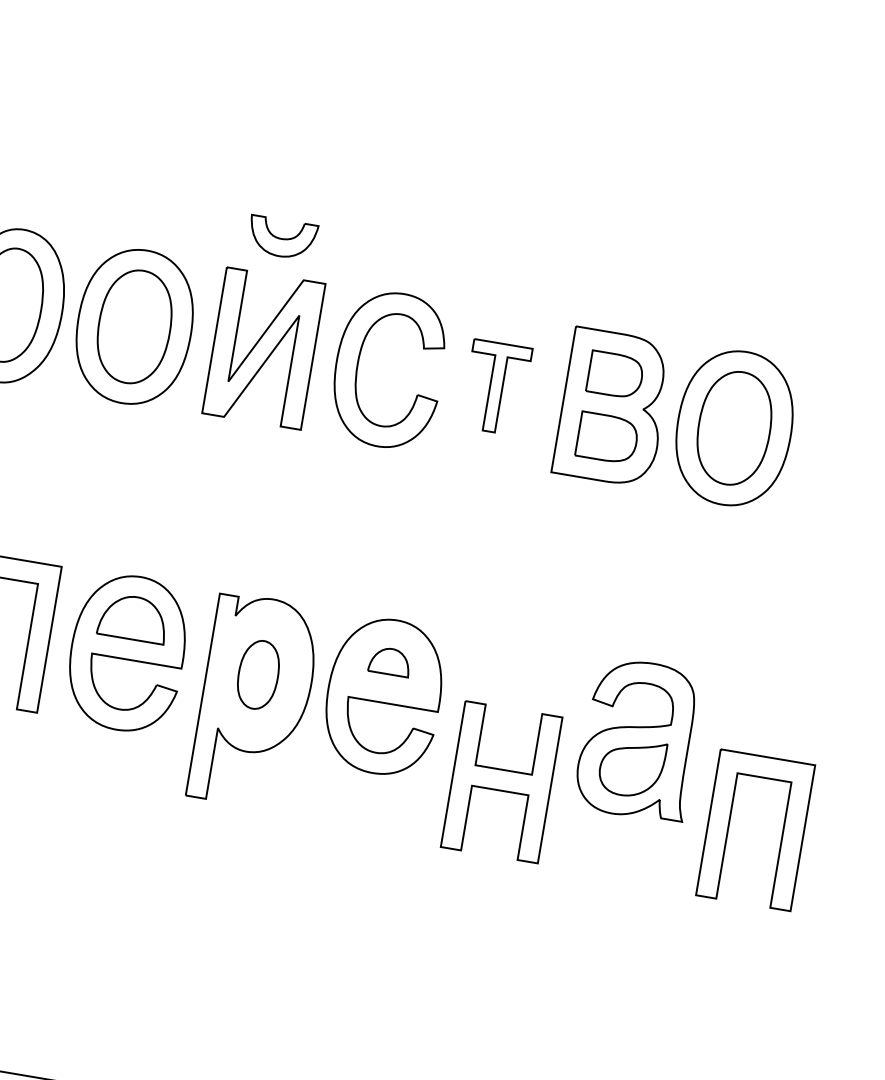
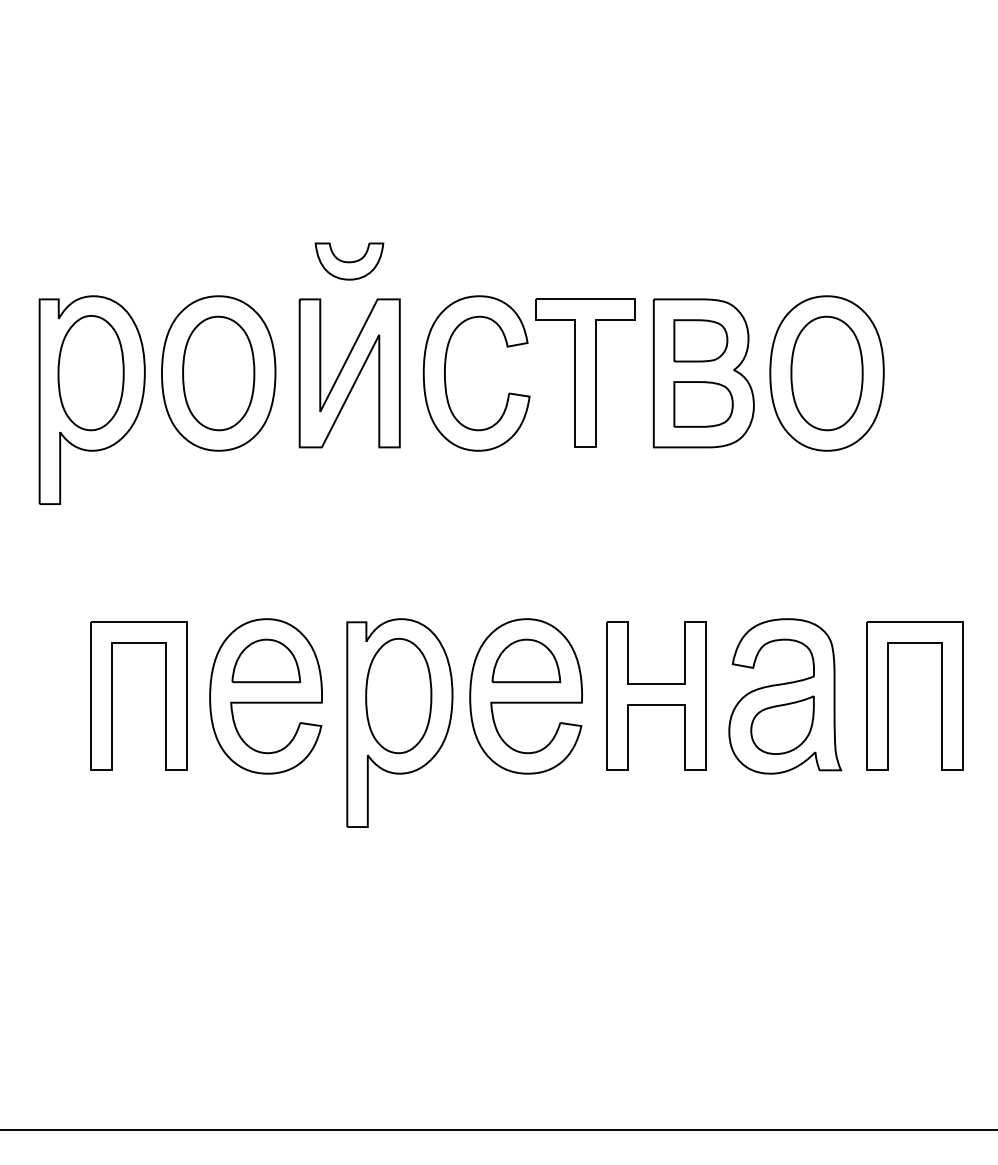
part: (496, 387) -> (585, 372), size x1.67
part: (390, 661) -> (526, 660), size x1.67
part: (258, 674) -> (398, 695), size x1.67
part: (501, 781) -> (656, 695), moved
part: (729, 825) -> (888, 695), moved

